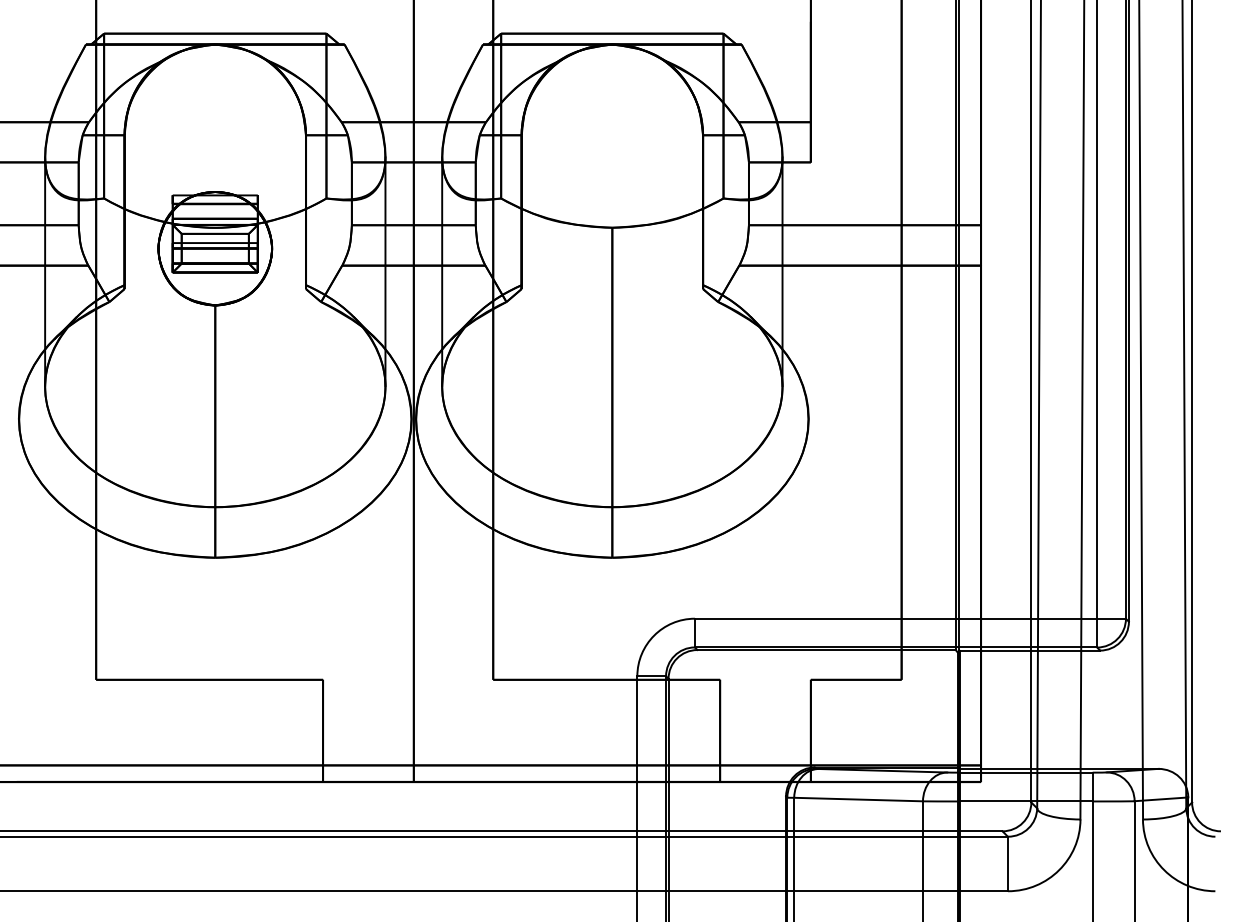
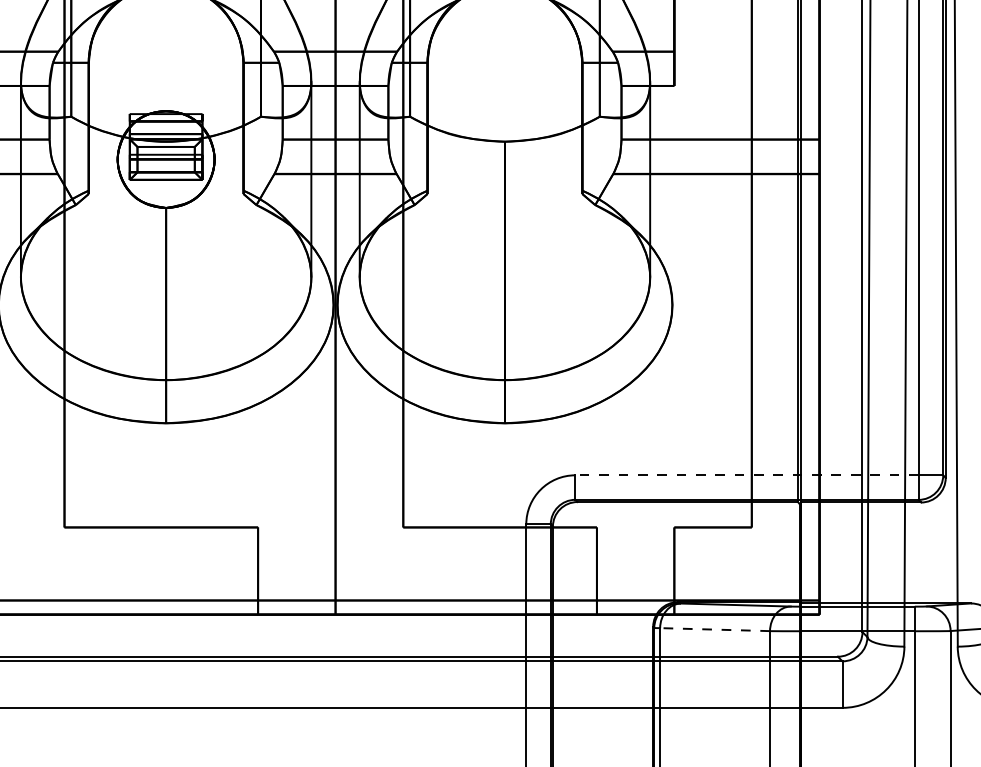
line: (895, 618) -> (746, 475), solid -> dashed
line: (858, 799) -> (714, 629), solid -> dashed

